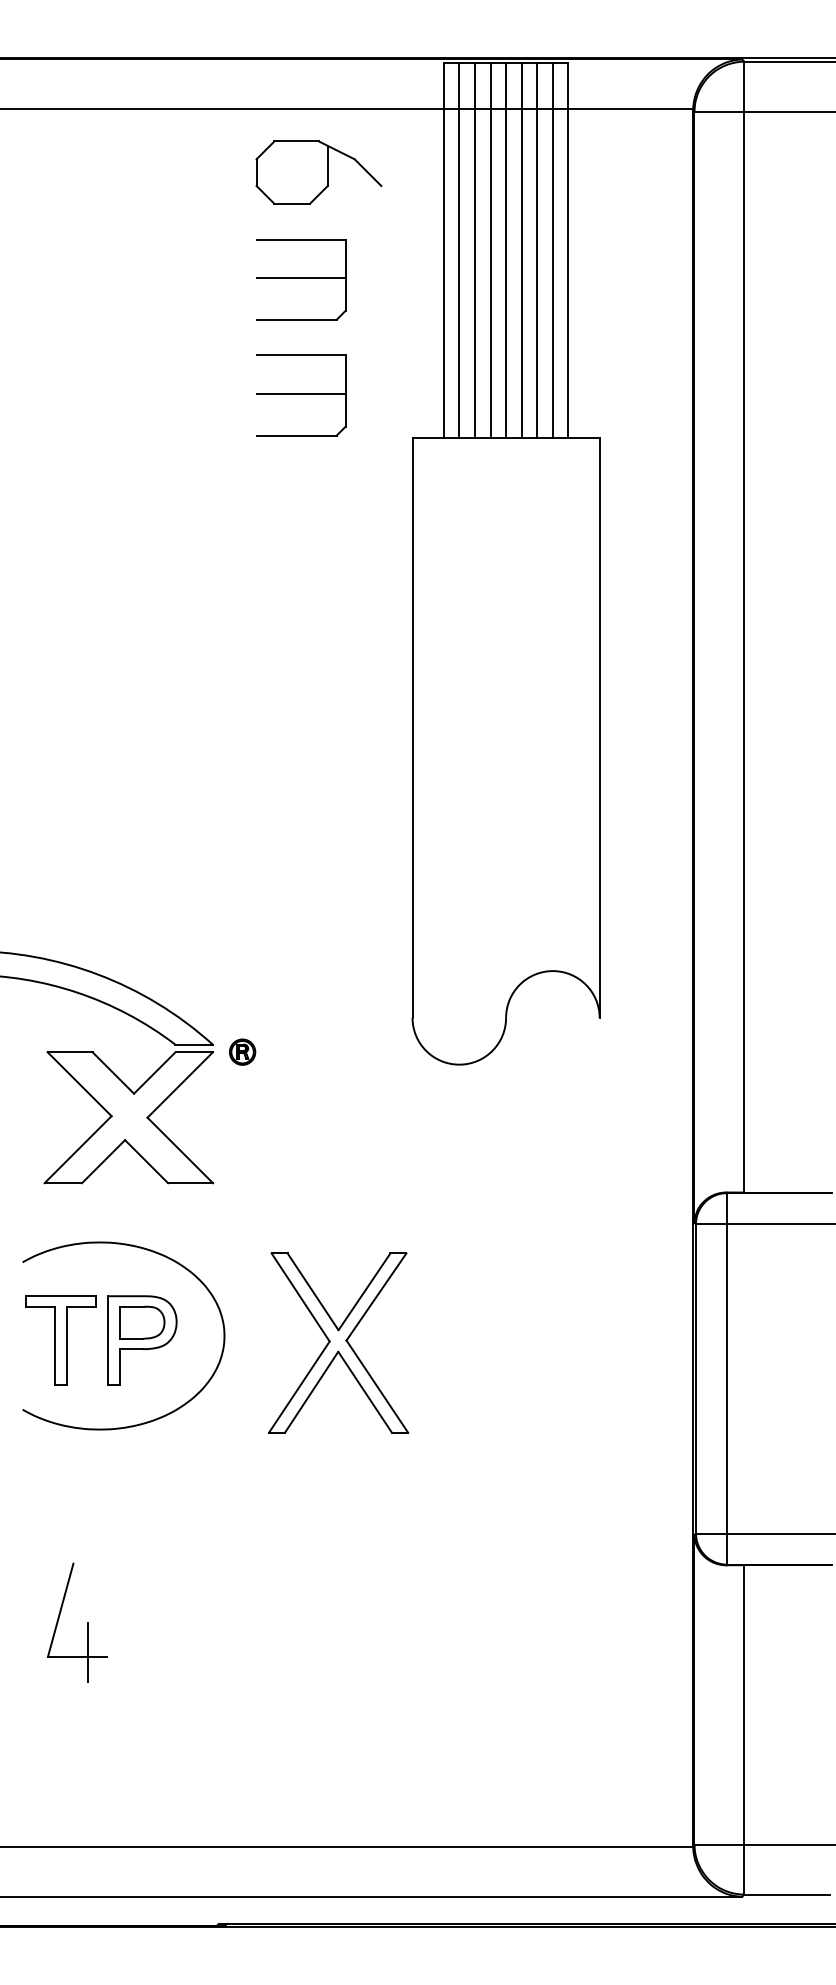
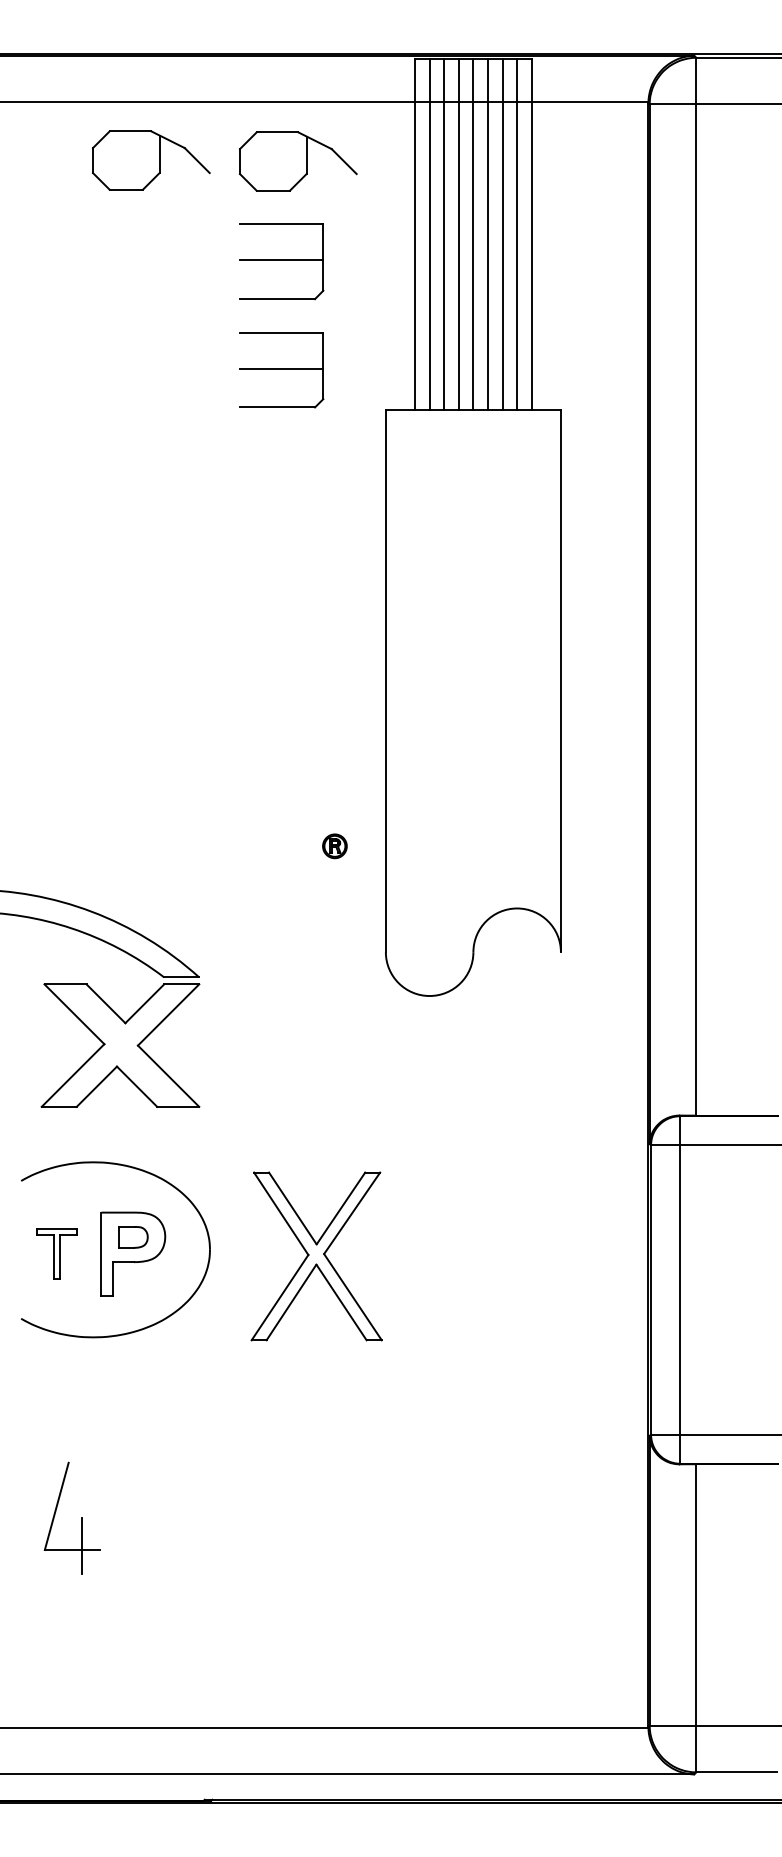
part: (161, 171) -> (151, 160), added
part: (242, 1052) -> (334, 846), moved
part: (142, 1322) -> (133, 1237), size x0.7
part: (60, 1340) -> (56, 1254), size x0.6

